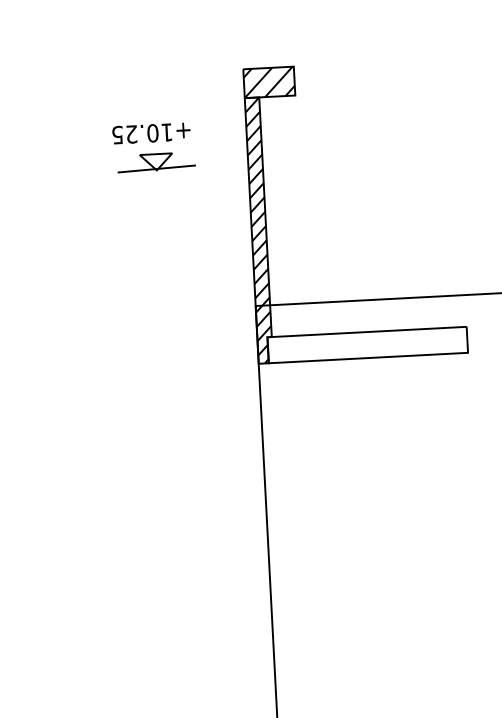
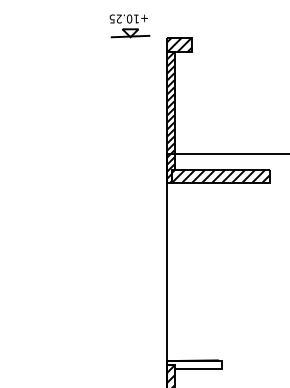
part: (153, 148) -> (129, 26), moved
hatch: (368, 343) -> (221, 175), added

